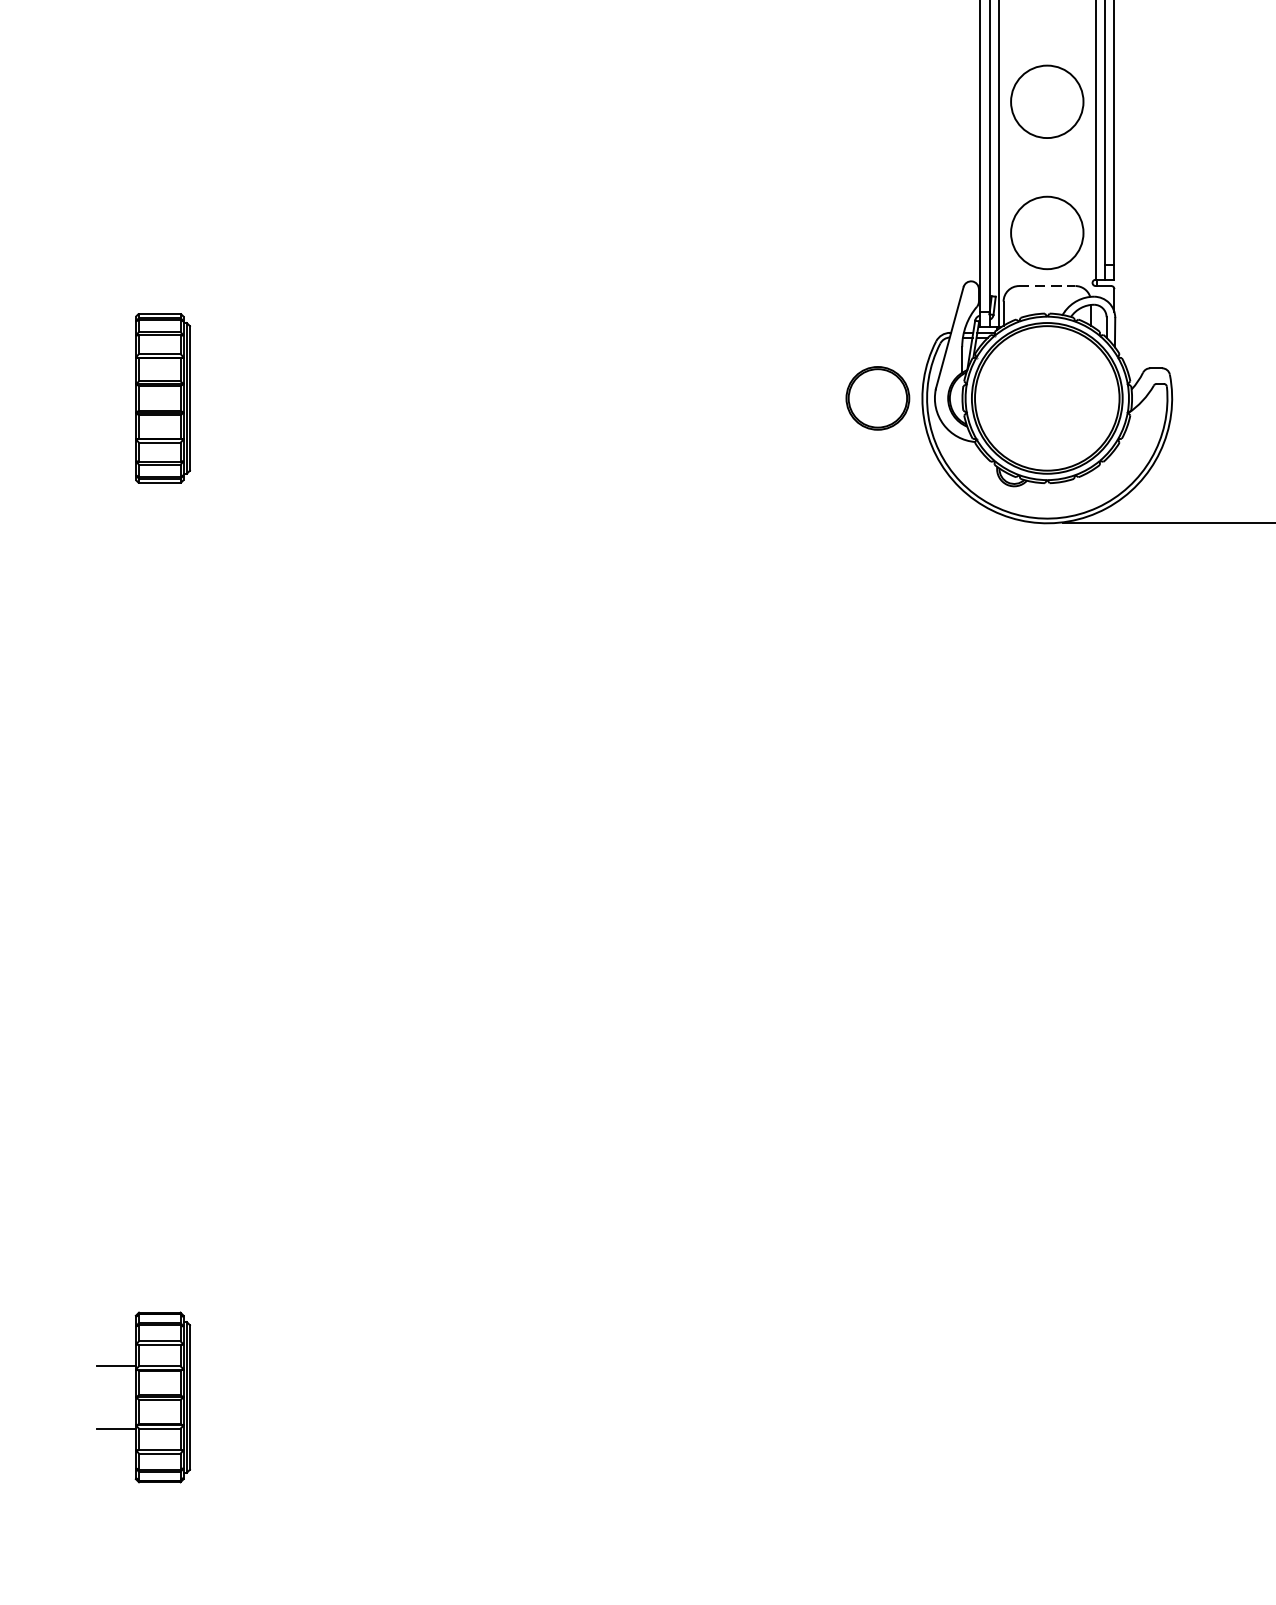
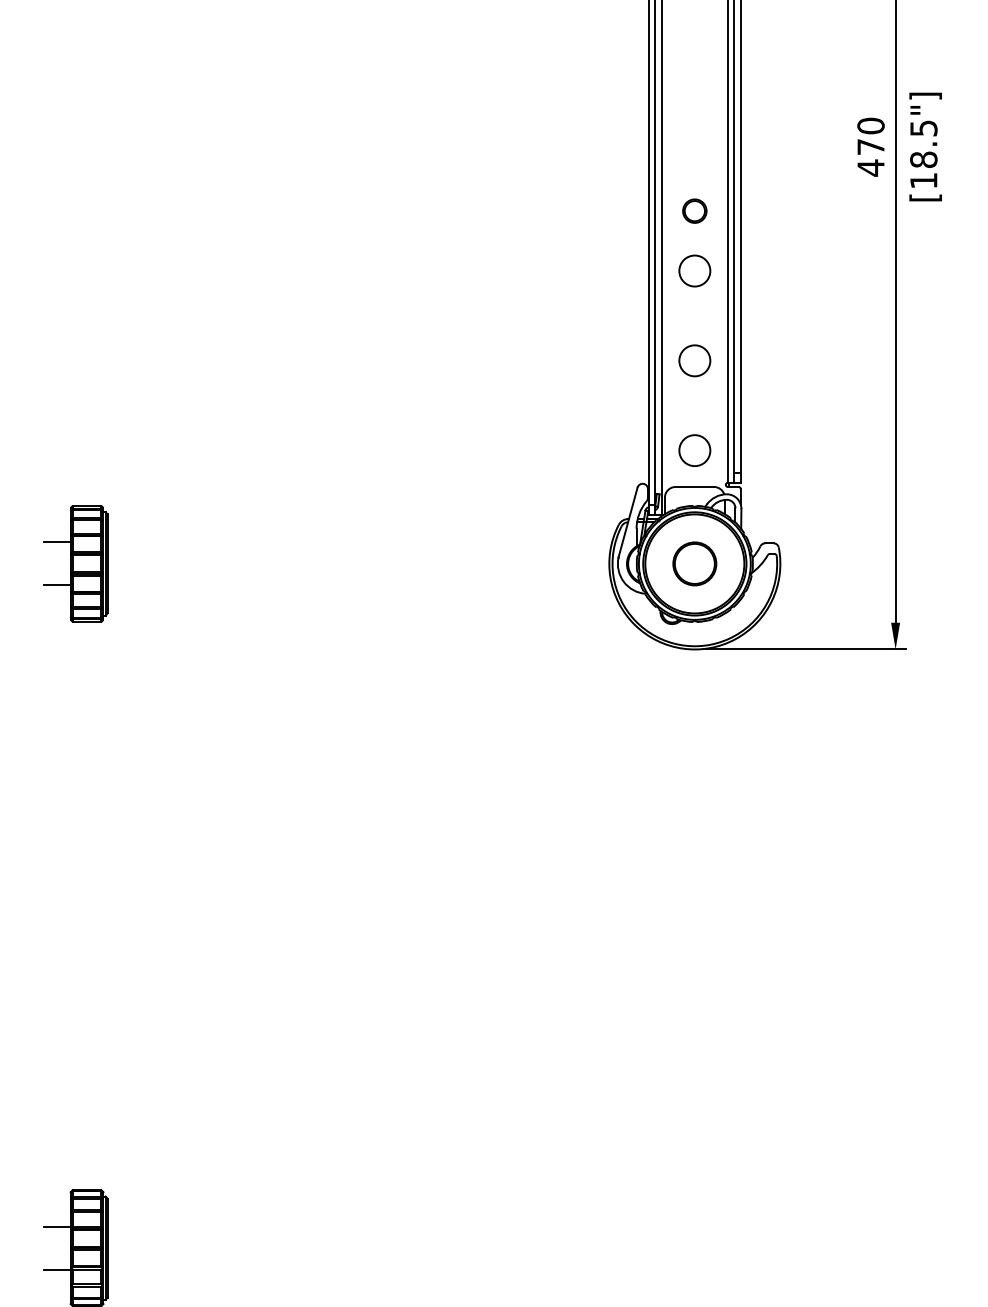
circle: (1046, 101) -> (694, 360), size x0.62
circle: (1046, 232) -> (694, 450), size x0.62
line: (1048, 285) -> (695, 486), dashed -> solid
line: (115, 367) -> (56, 542), added
circle: (877, 397) -> (694, 563), moved
line: (115, 429) -> (56, 585), added

